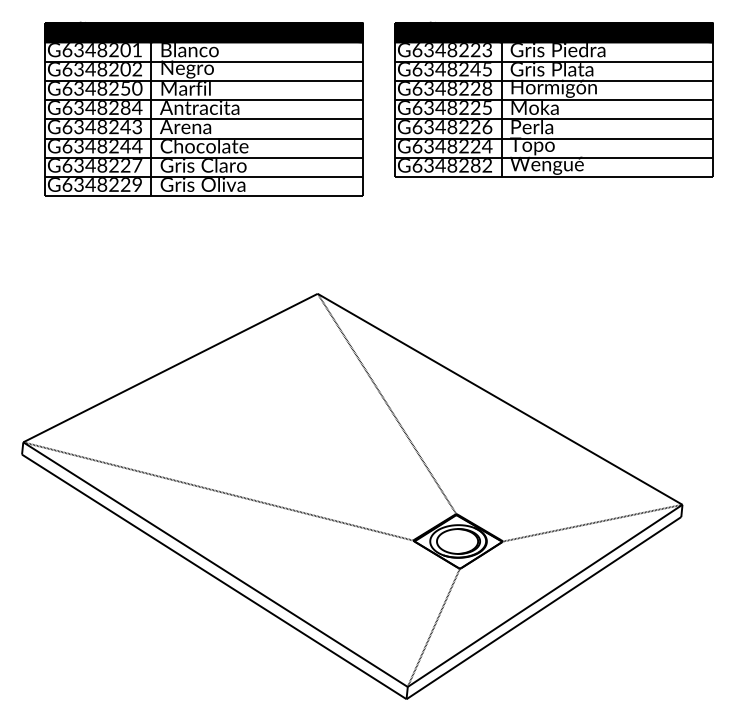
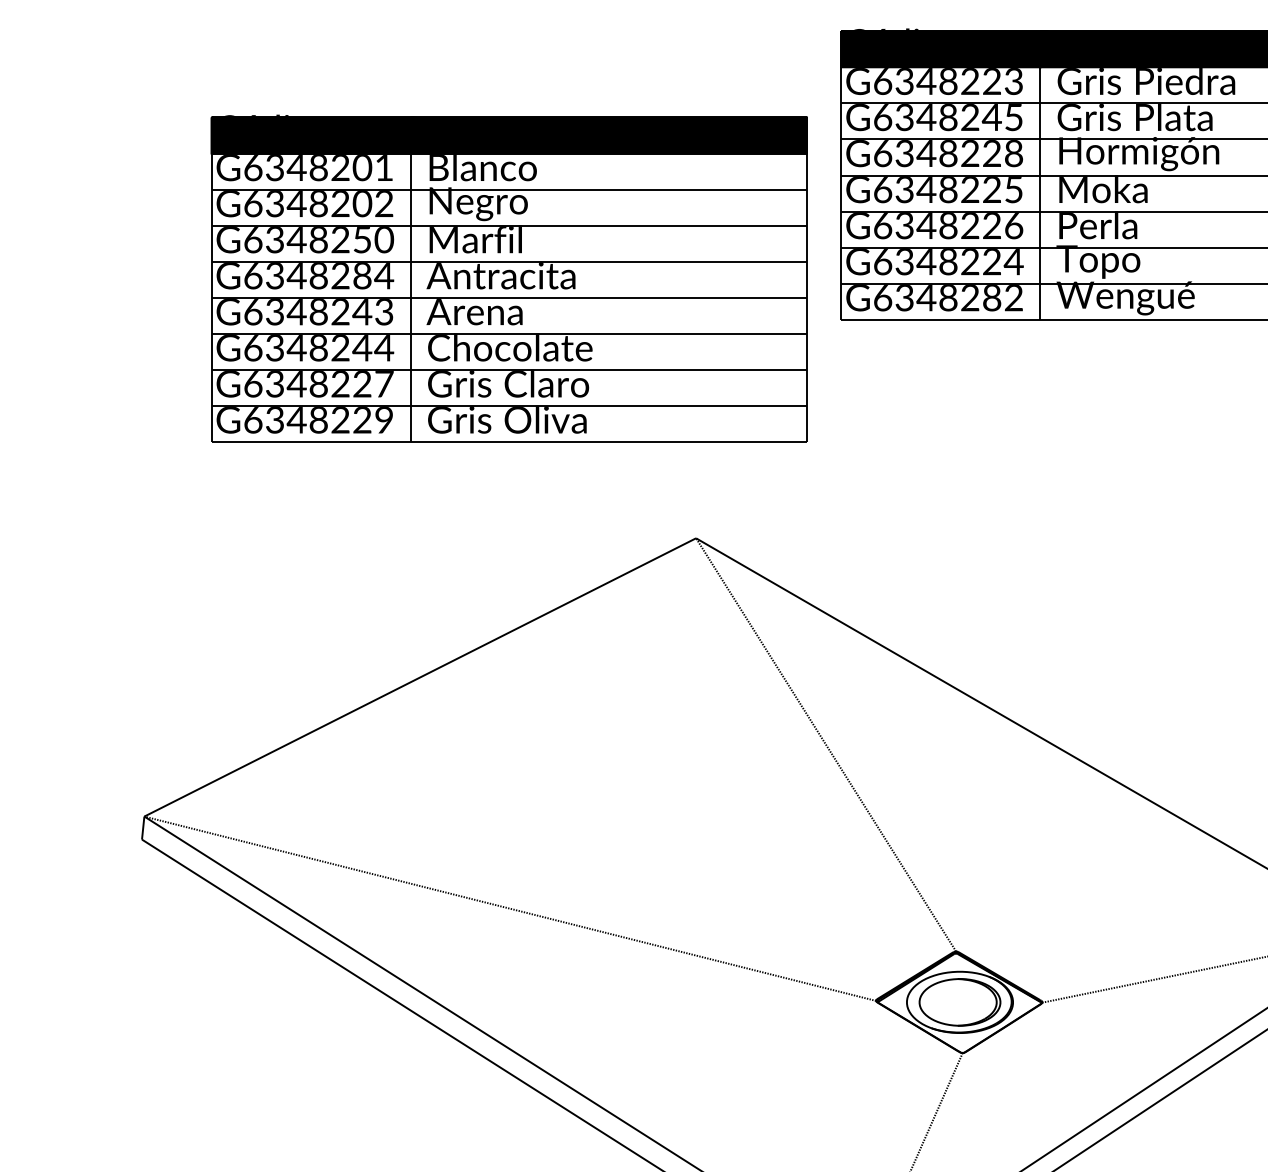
part: (203, 108) -> (508, 277), moved

